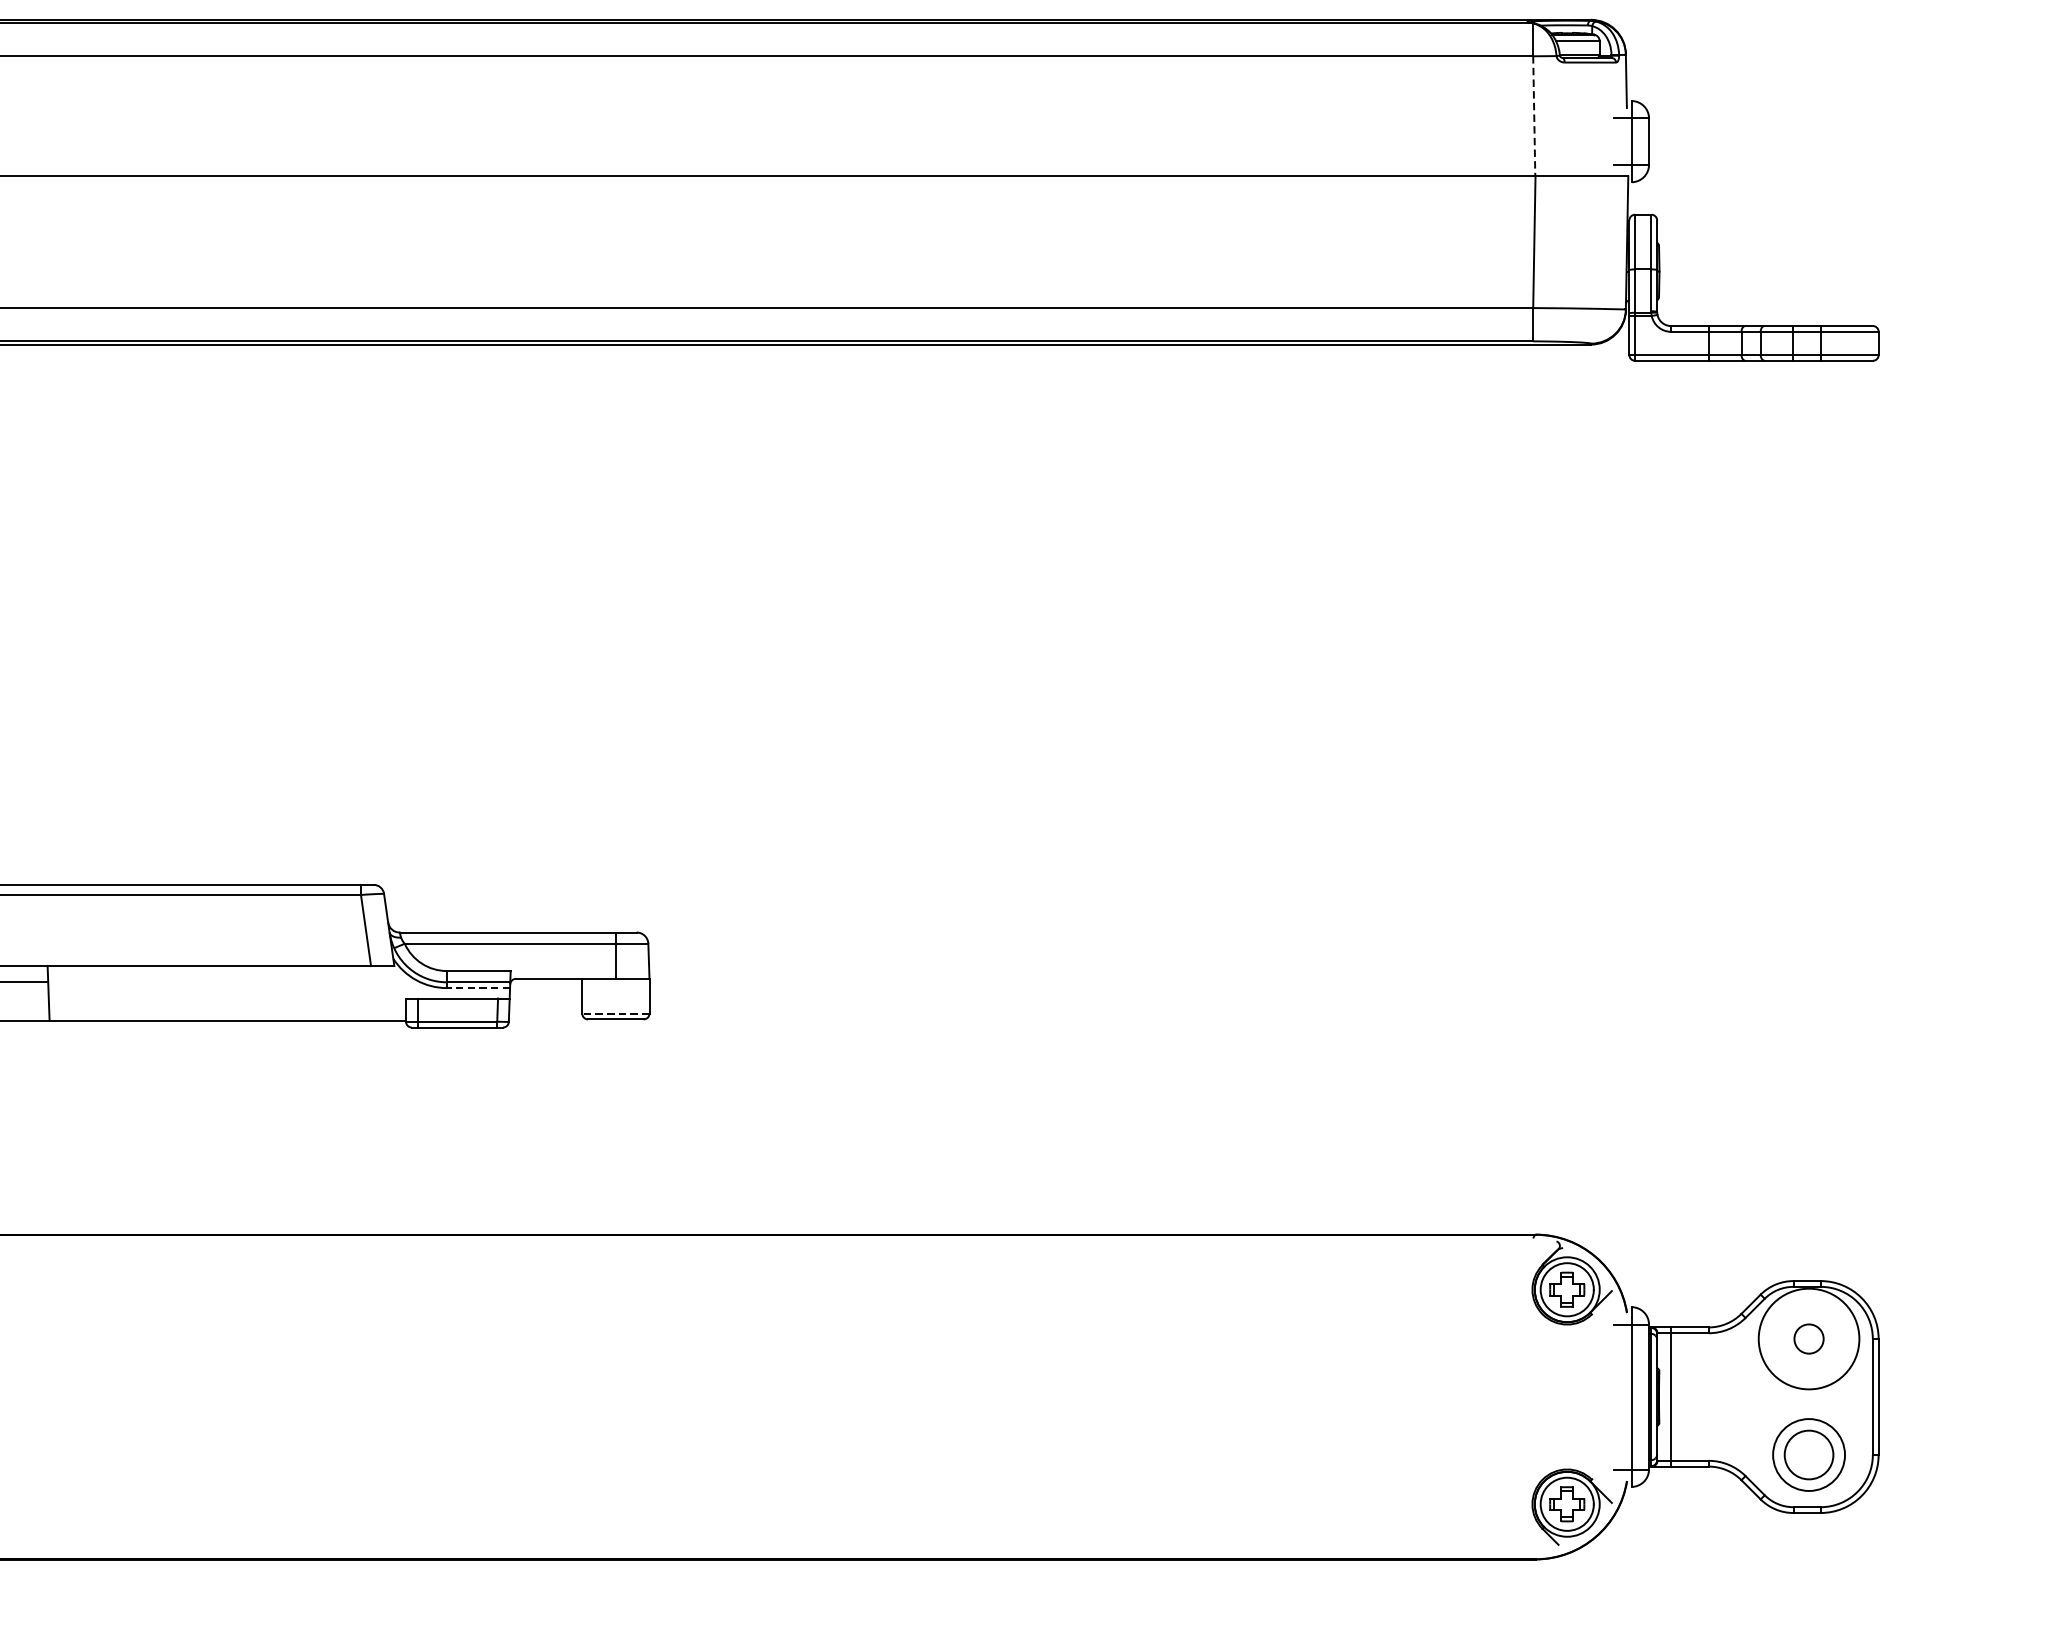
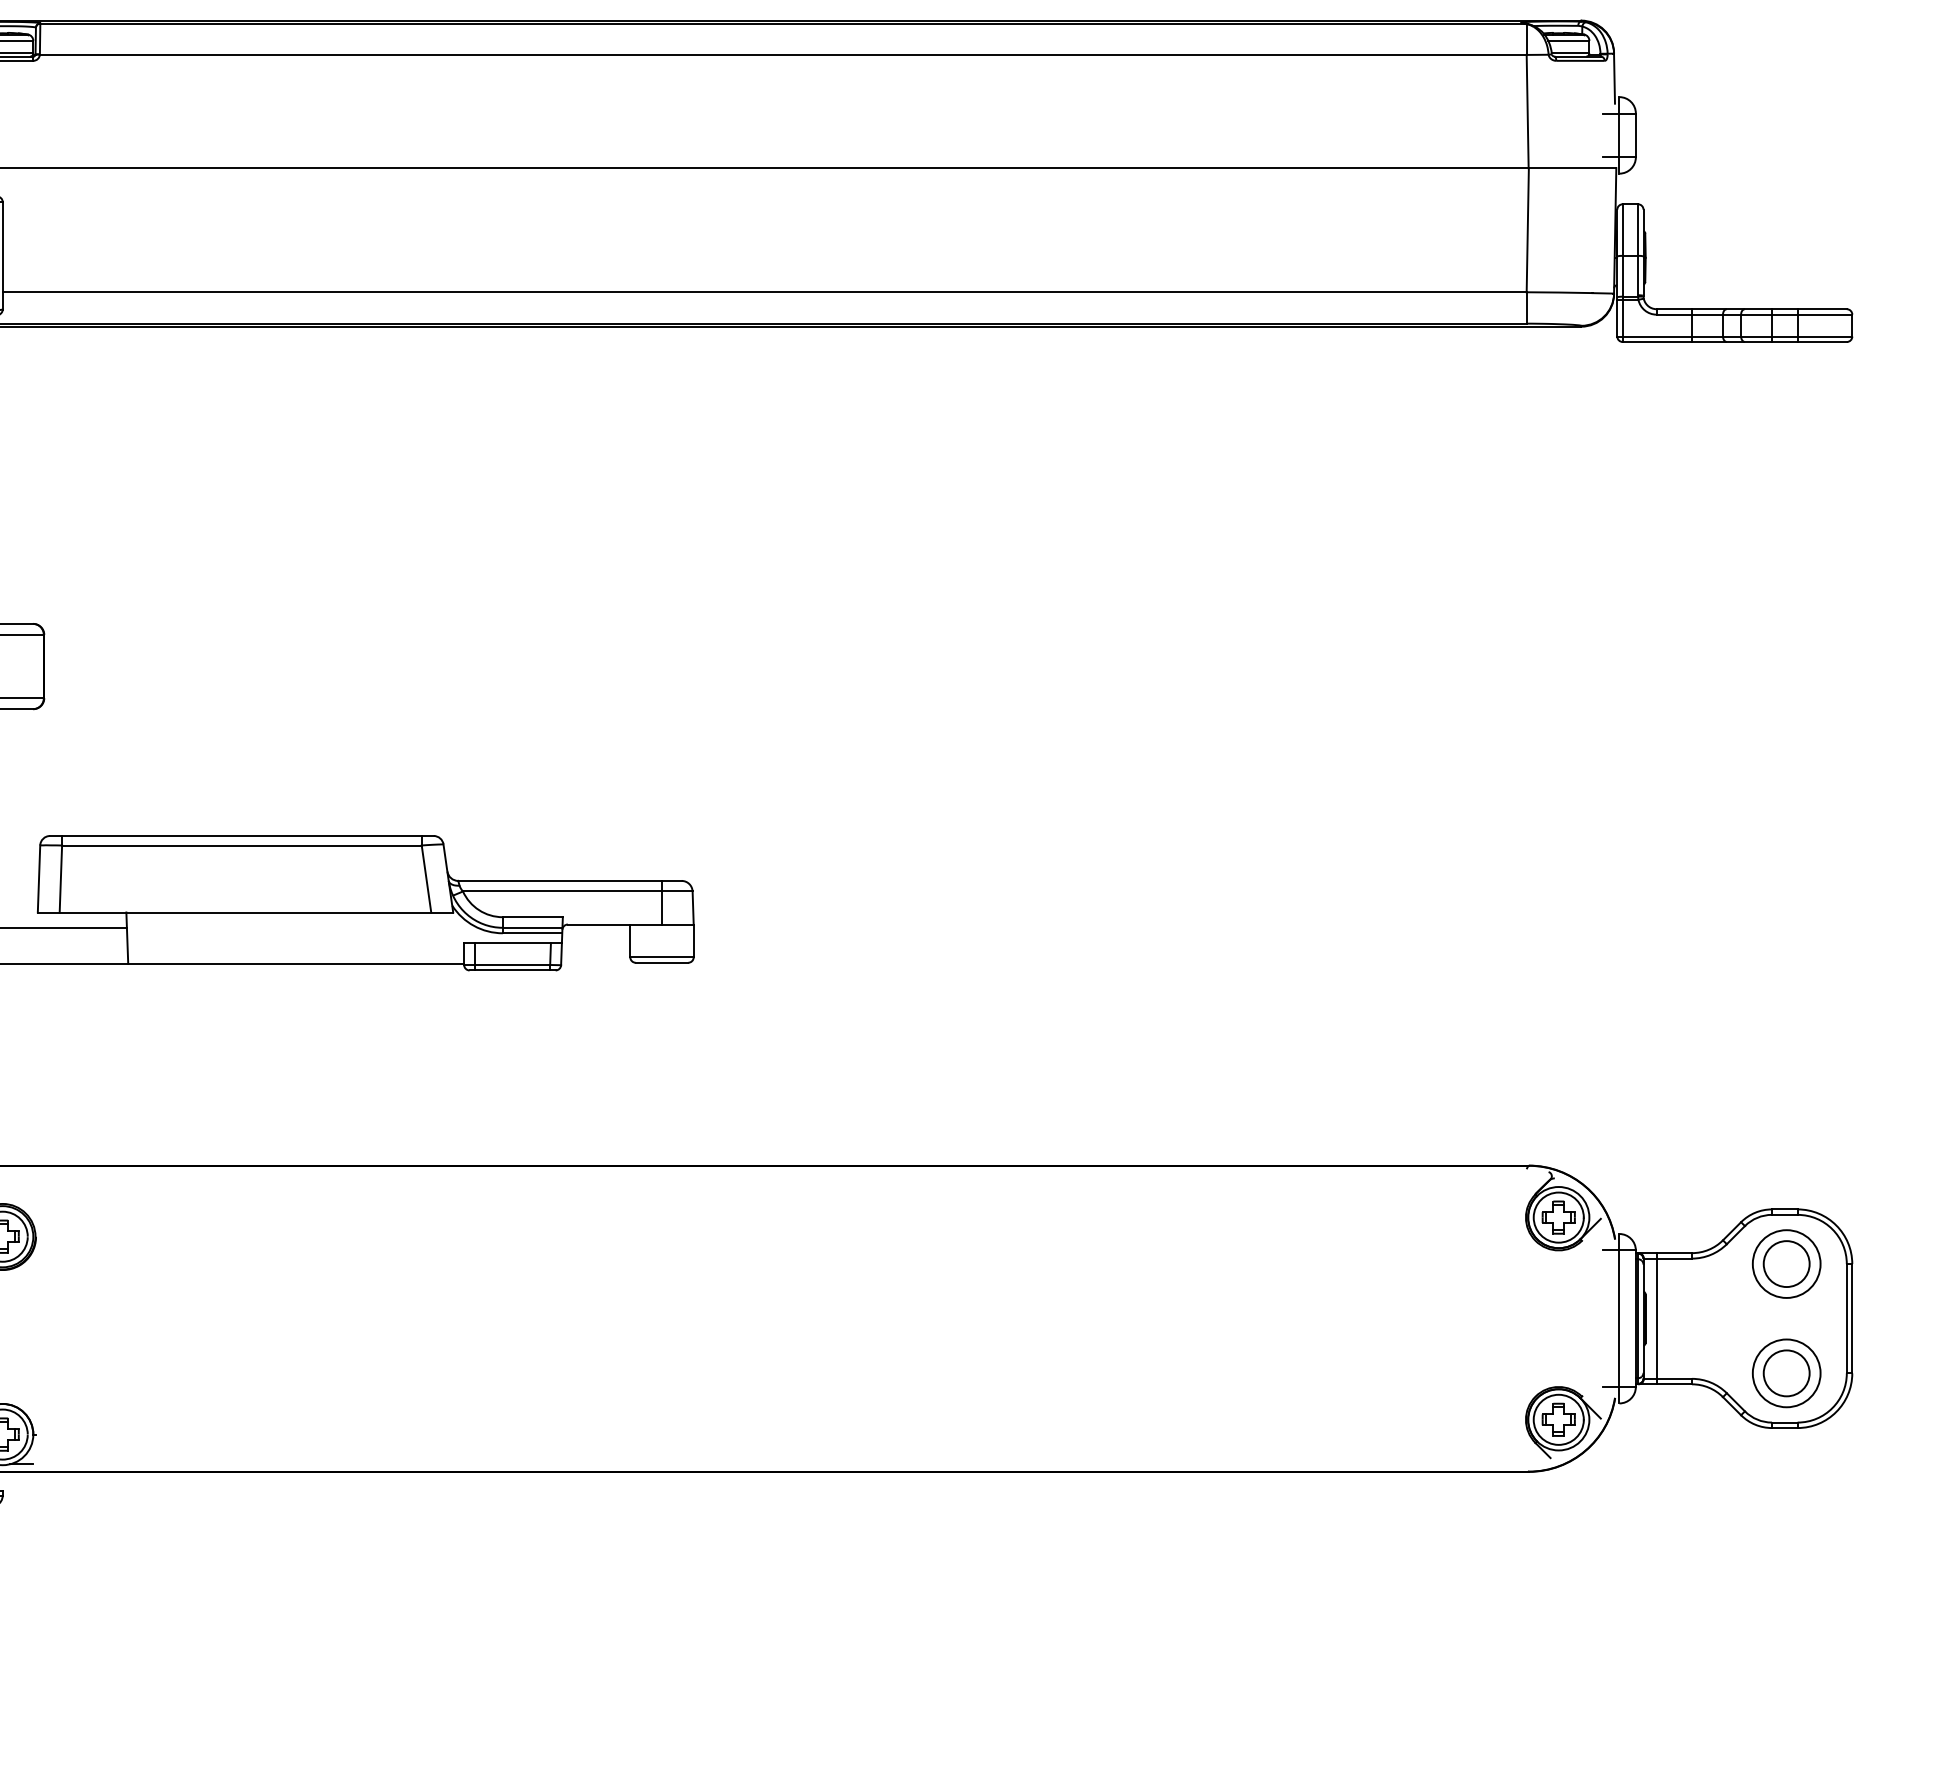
line: (1534, 116) -> (1527, 111), dashed -> solid
line: (478, 988) -> (532, 933), dashed -> solid
line: (616, 1013) -> (662, 957), dashed -> solid
circle: (1808, 1338) -> (1786, 1263), size x0.71
circle: (1808, 1339) -> (1786, 1264), size x1.67

